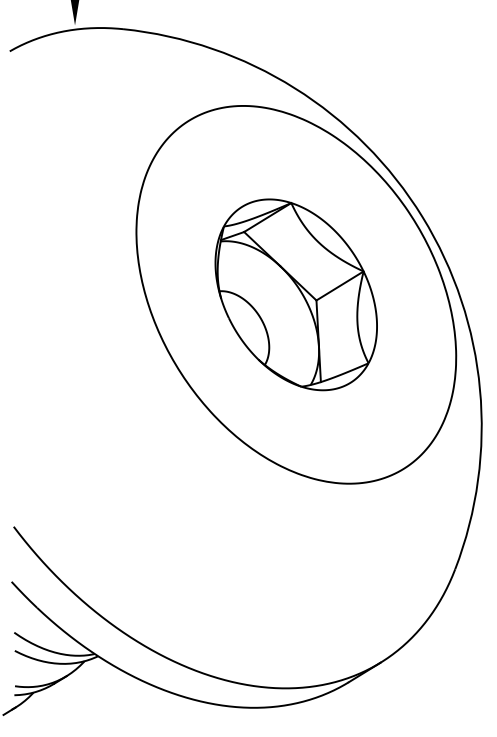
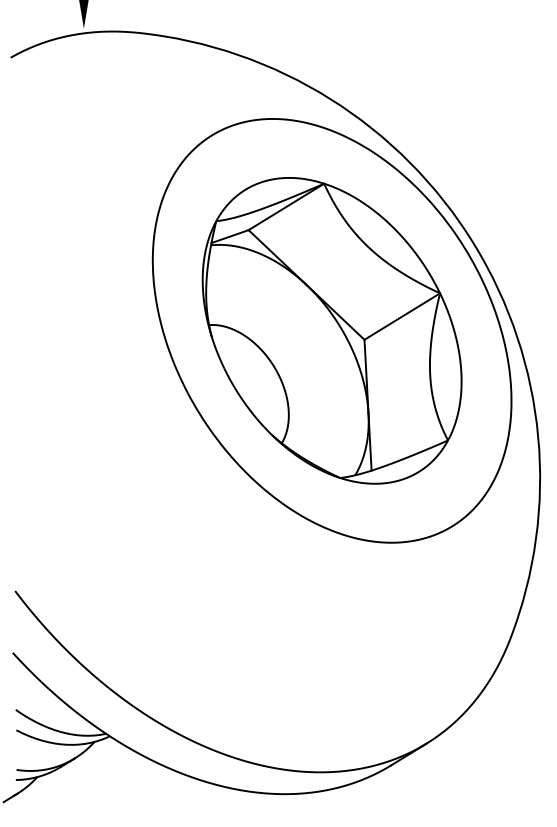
part: (295, 294) -> (331, 330), size x1.43

